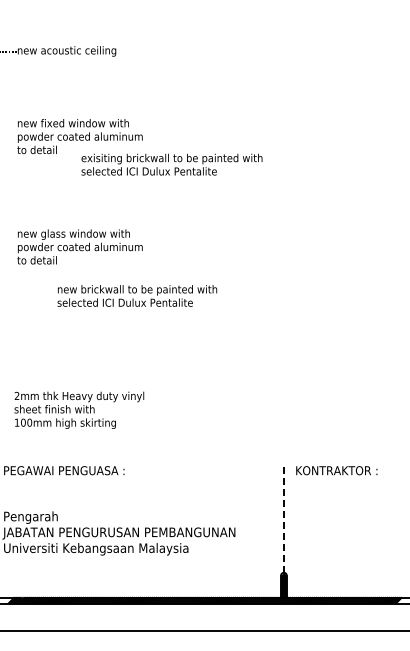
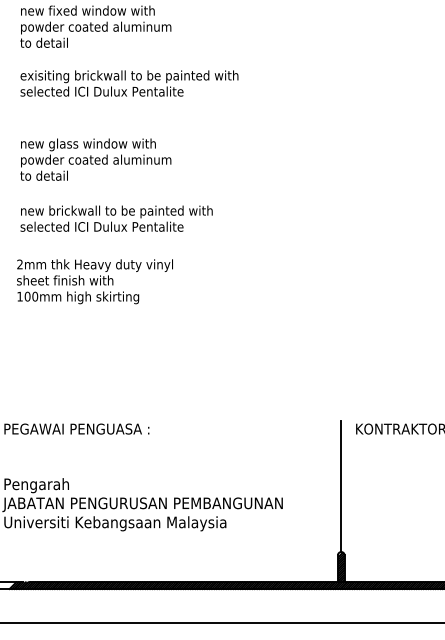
text: (171, 164) -> (128, 83), moved
text: (137, 295) -> (116, 218), moved
text: (79, 409) -> (95, 280), moved
line: (283, 518) -> (340, 486), dashed -> solid

